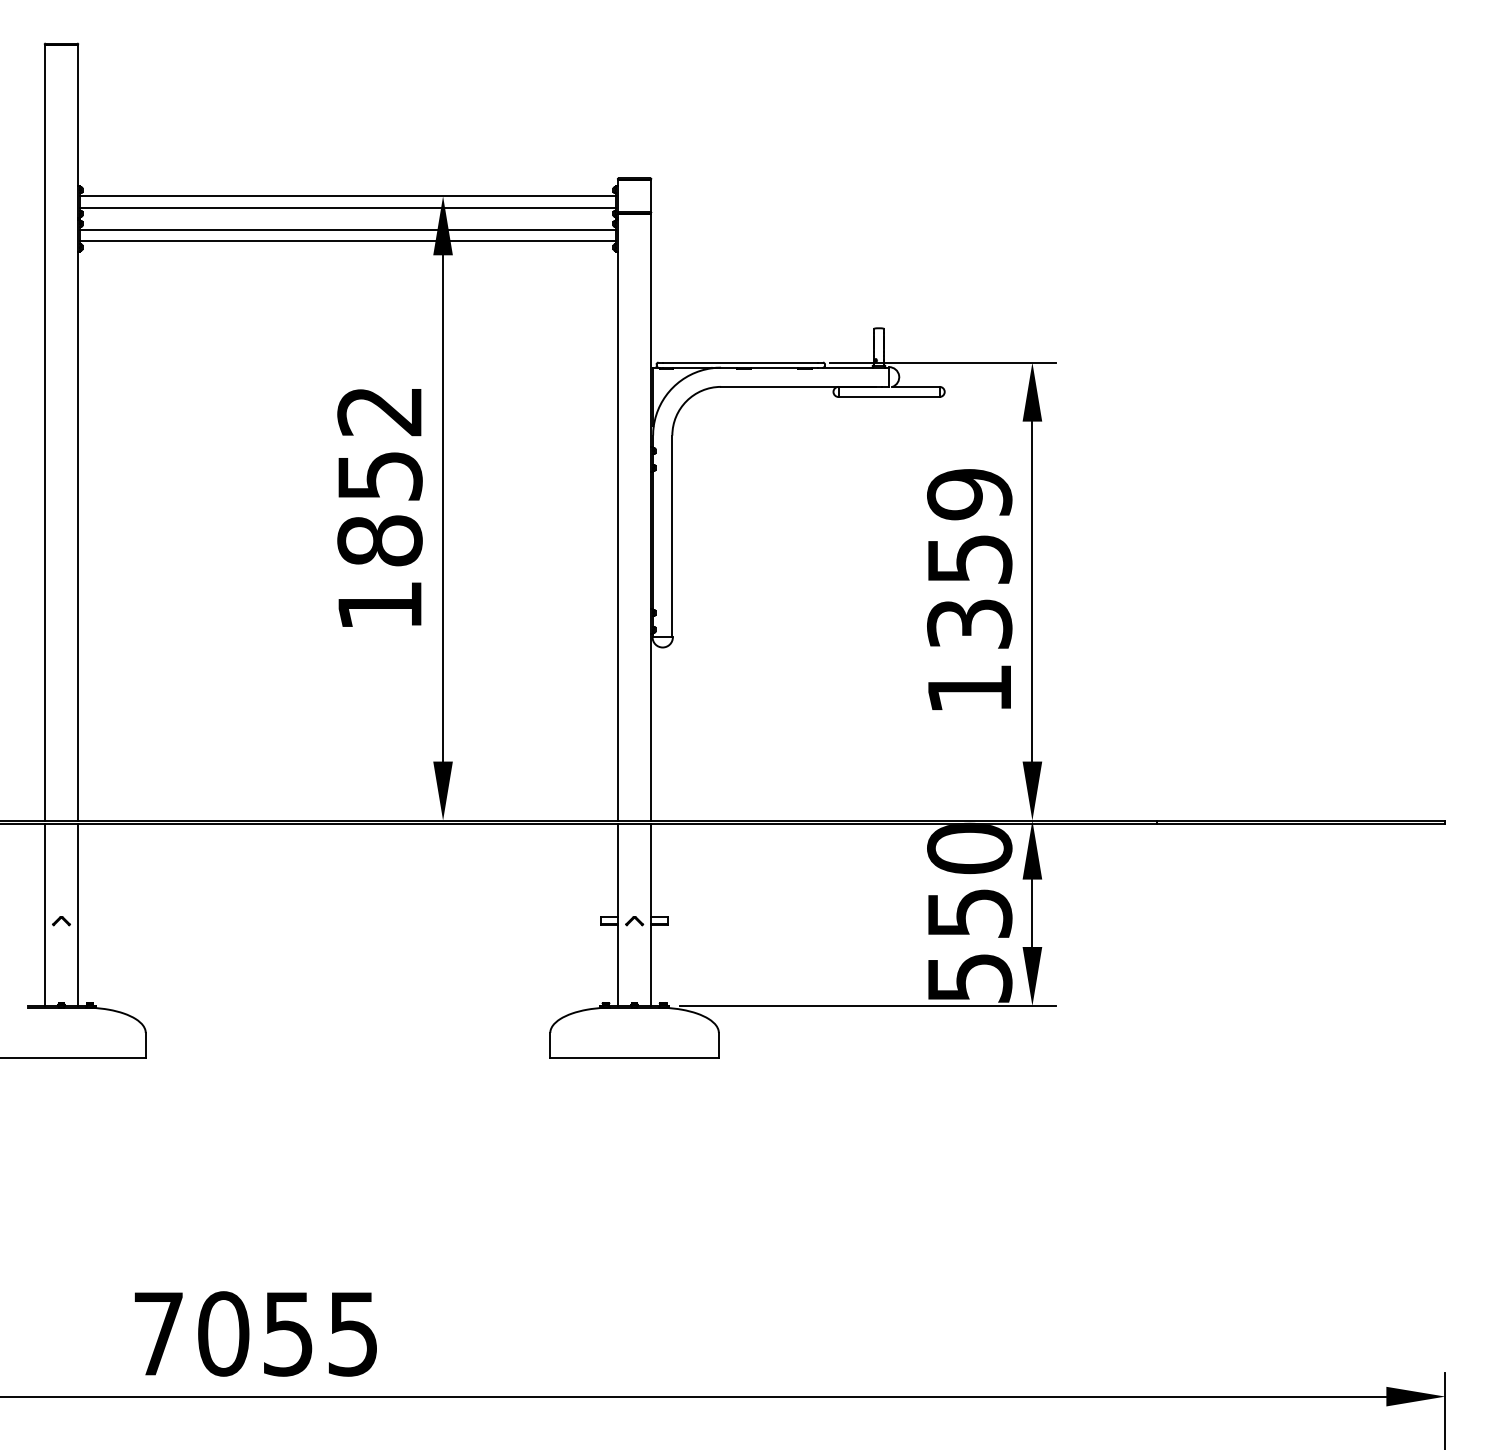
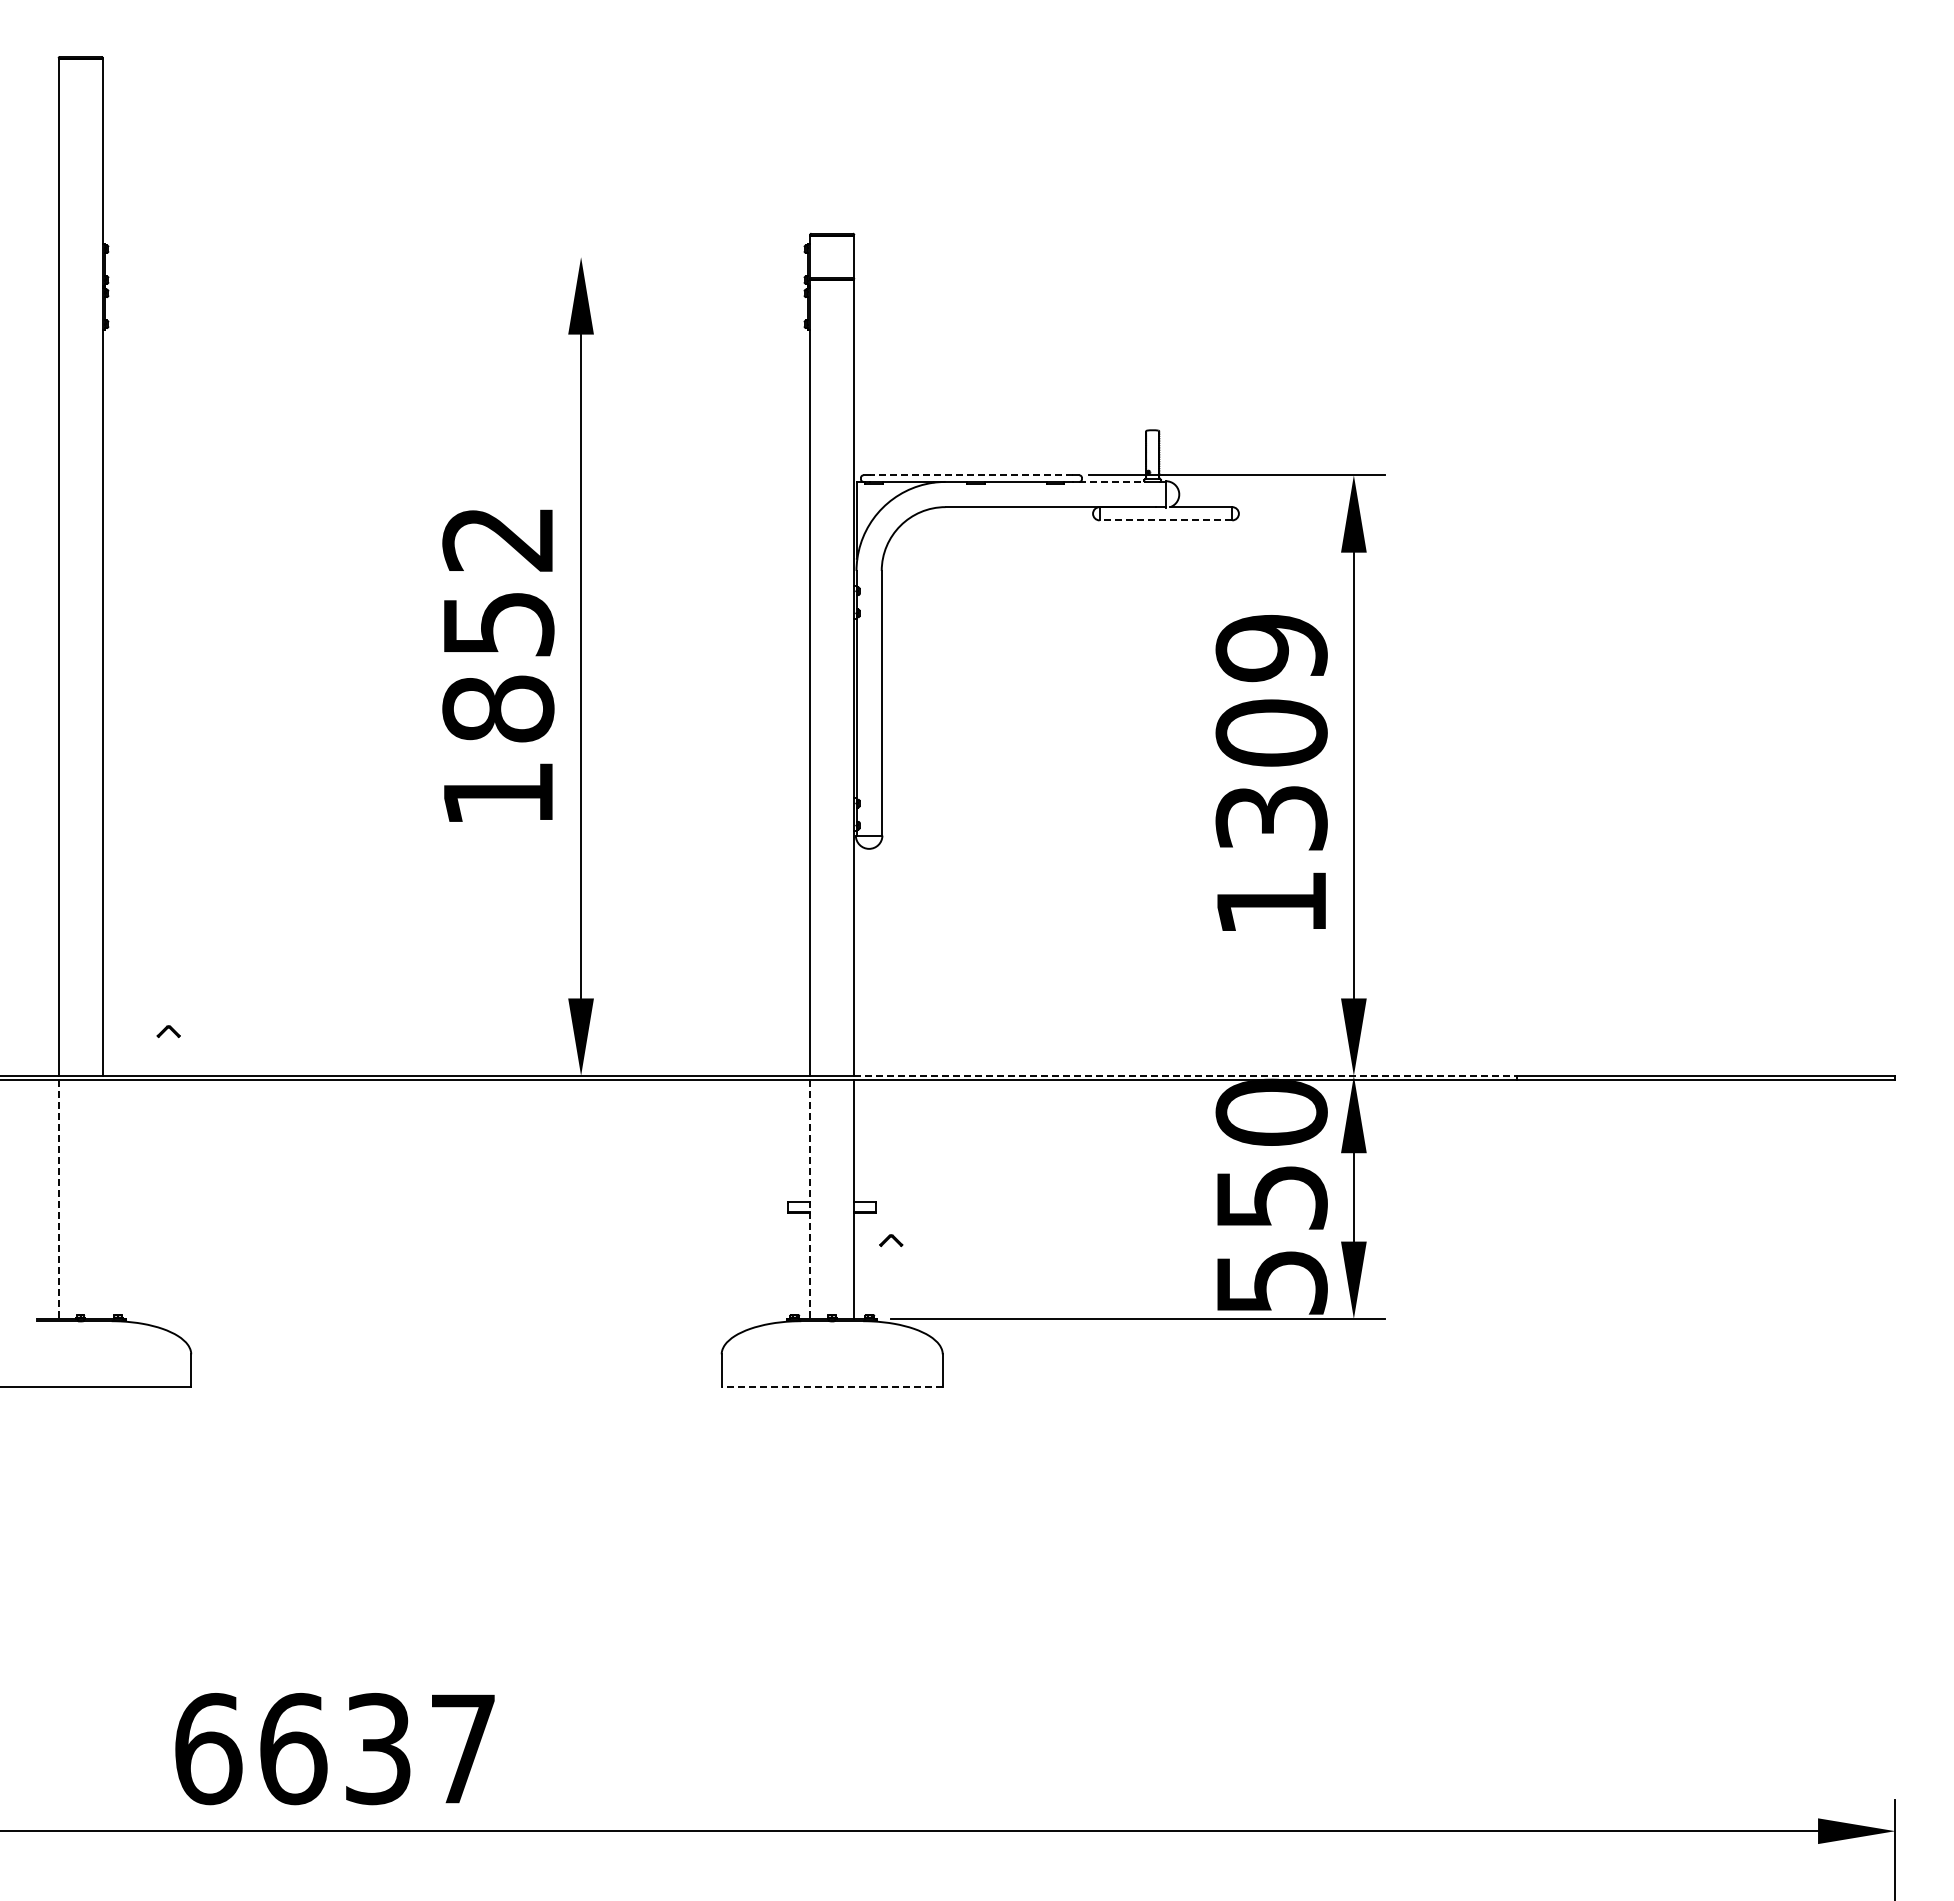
line: (348, 196) -> (456, 257), removed
line: (348, 207) -> (456, 272), removed
line: (348, 230) -> (456, 301), removed
line: (348, 241) -> (456, 316), removed
line: (740, 362) -> (971, 475), solid -> dashed
line: (848, 367) -> (1112, 481), solid -> dashed
line: (888, 397) -> (1165, 520), solid -> dashed
text: (969, 558) -> (1271, 732), 1359 -> 1309
line: (904, 820) -> (1185, 1075), solid -> dashed
line: (78, 914) -> (102, 1199), removed
line: (44, 915) -> (58, 1200), solid -> dashed
line: (618, 915) -> (810, 1200), solid -> dashed
part: (61, 920) -> (168, 1031), moved
part: (634, 920) -> (891, 1240), moved
line: (634, 1058) -> (832, 1387), solid -> dashed
text: (255, 1334) -> (334, 1749), 7055 -> 6637

